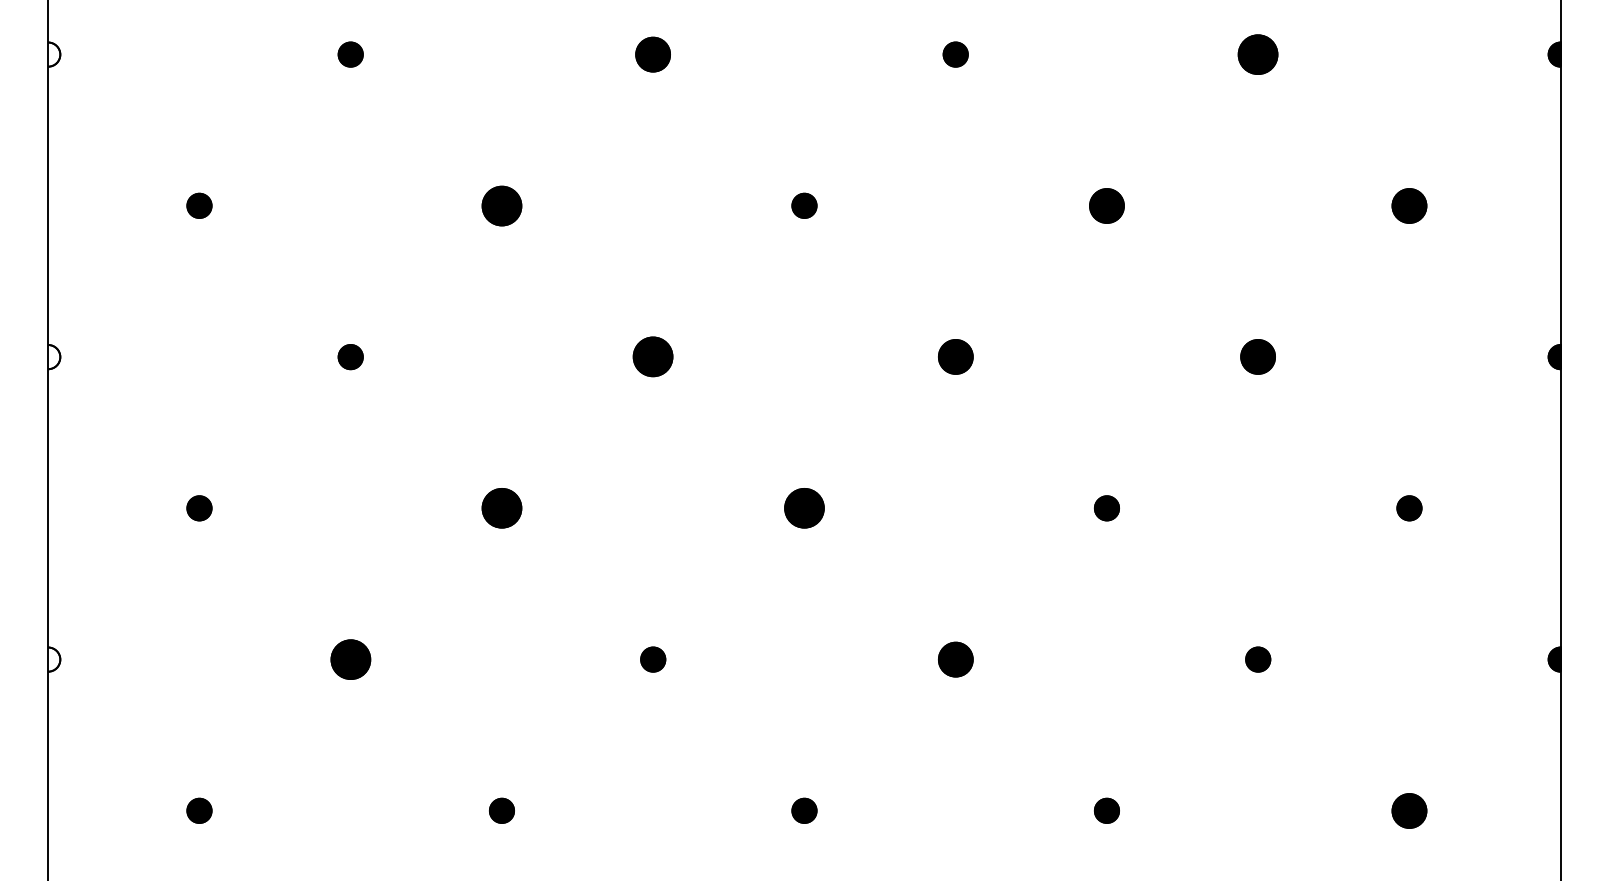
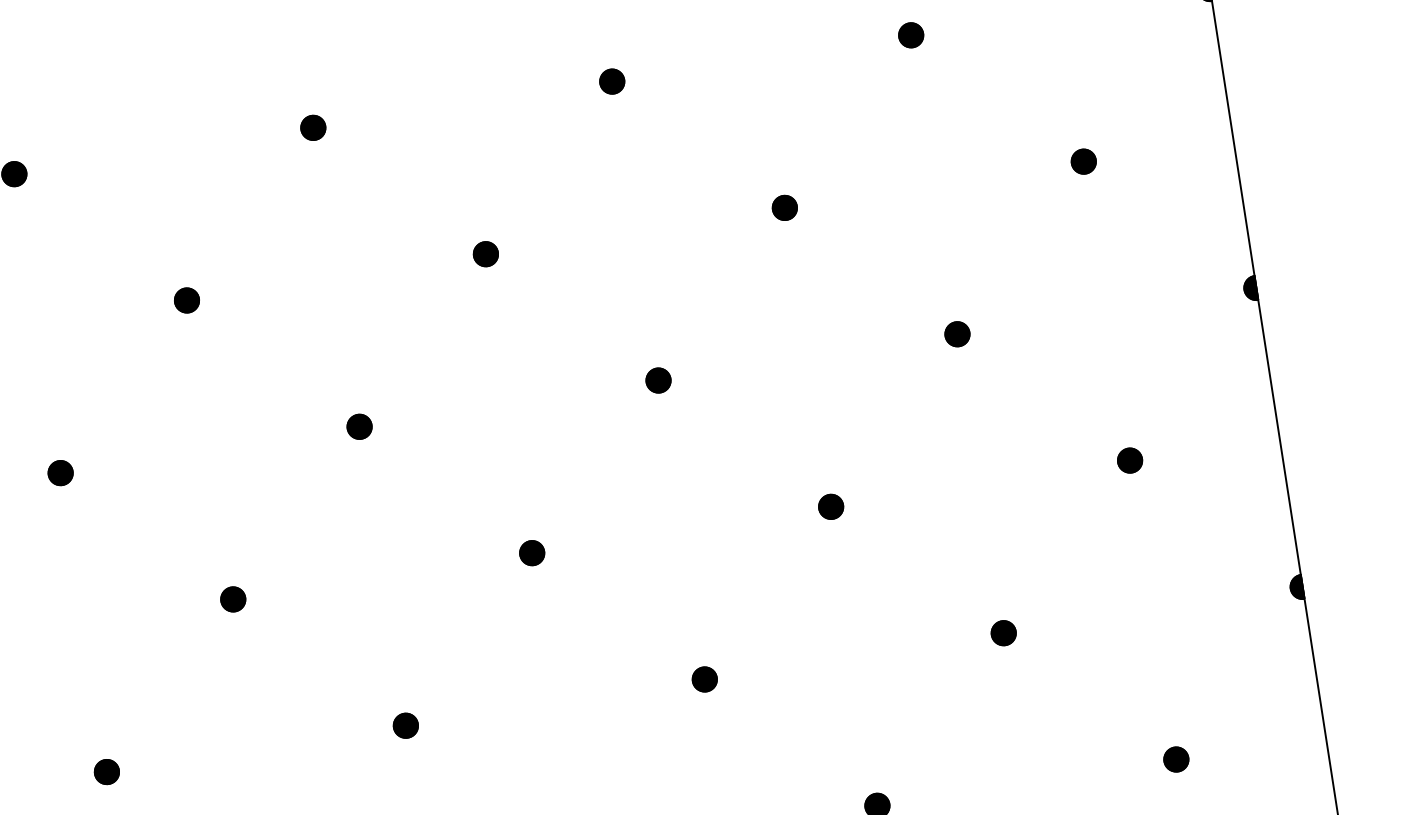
part: (653, 54) -> (313, 127), size x0.71
part: (1258, 54) -> (911, 35), size x0.62
part: (501, 205) -> (186, 300), size x0.62
part: (1106, 205) -> (784, 207), size x0.71
part: (1409, 205) -> (1083, 161), size x0.71
part: (653, 357) -> (359, 427), size x0.62
part: (955, 357) -> (658, 380), size x0.71
part: (1258, 357) -> (957, 334), size x0.71
part: (501, 508) -> (232, 599), size x0.62
part: (804, 508) -> (532, 553), size x0.62
part: (350, 659) -> (106, 771), size x0.62
part: (955, 659) -> (704, 679), size x0.71
part: (1409, 810) -> (1176, 759), size x0.71

